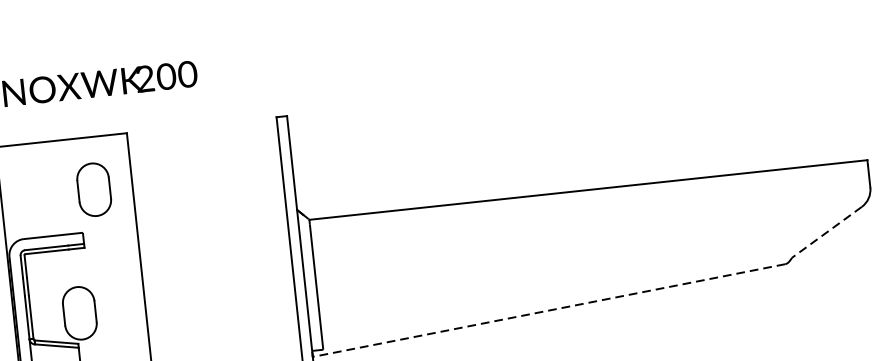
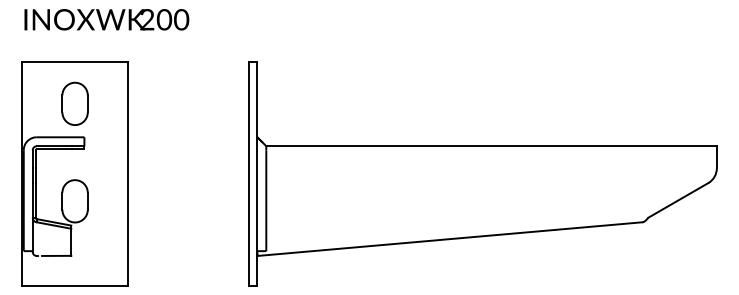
part: (93, 189) -> (74, 103), moved
line: (827, 232) -> (678, 200), dashed -> solid
line: (548, 311) -> (449, 239), dashed -> solid

